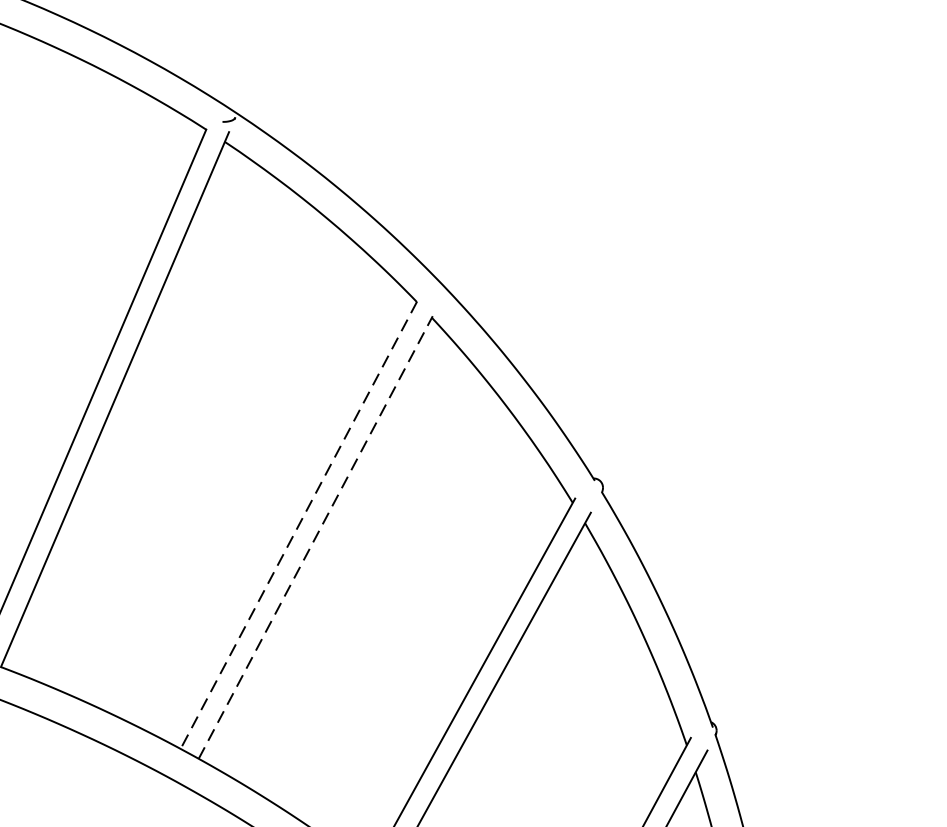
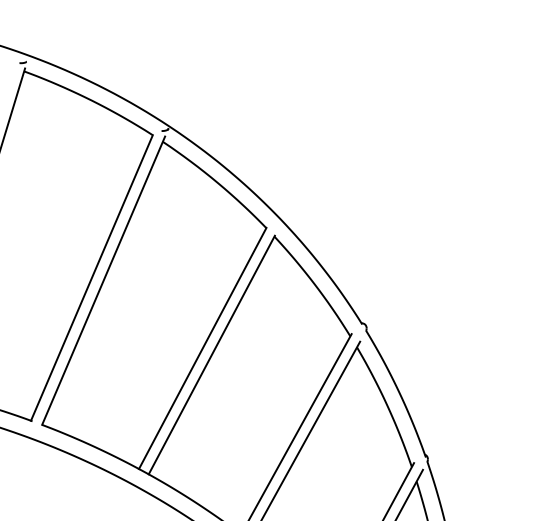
line: (298, 525) -> (202, 348), dashed -> solid
line: (315, 538) -> (211, 355), dashed -> solid

